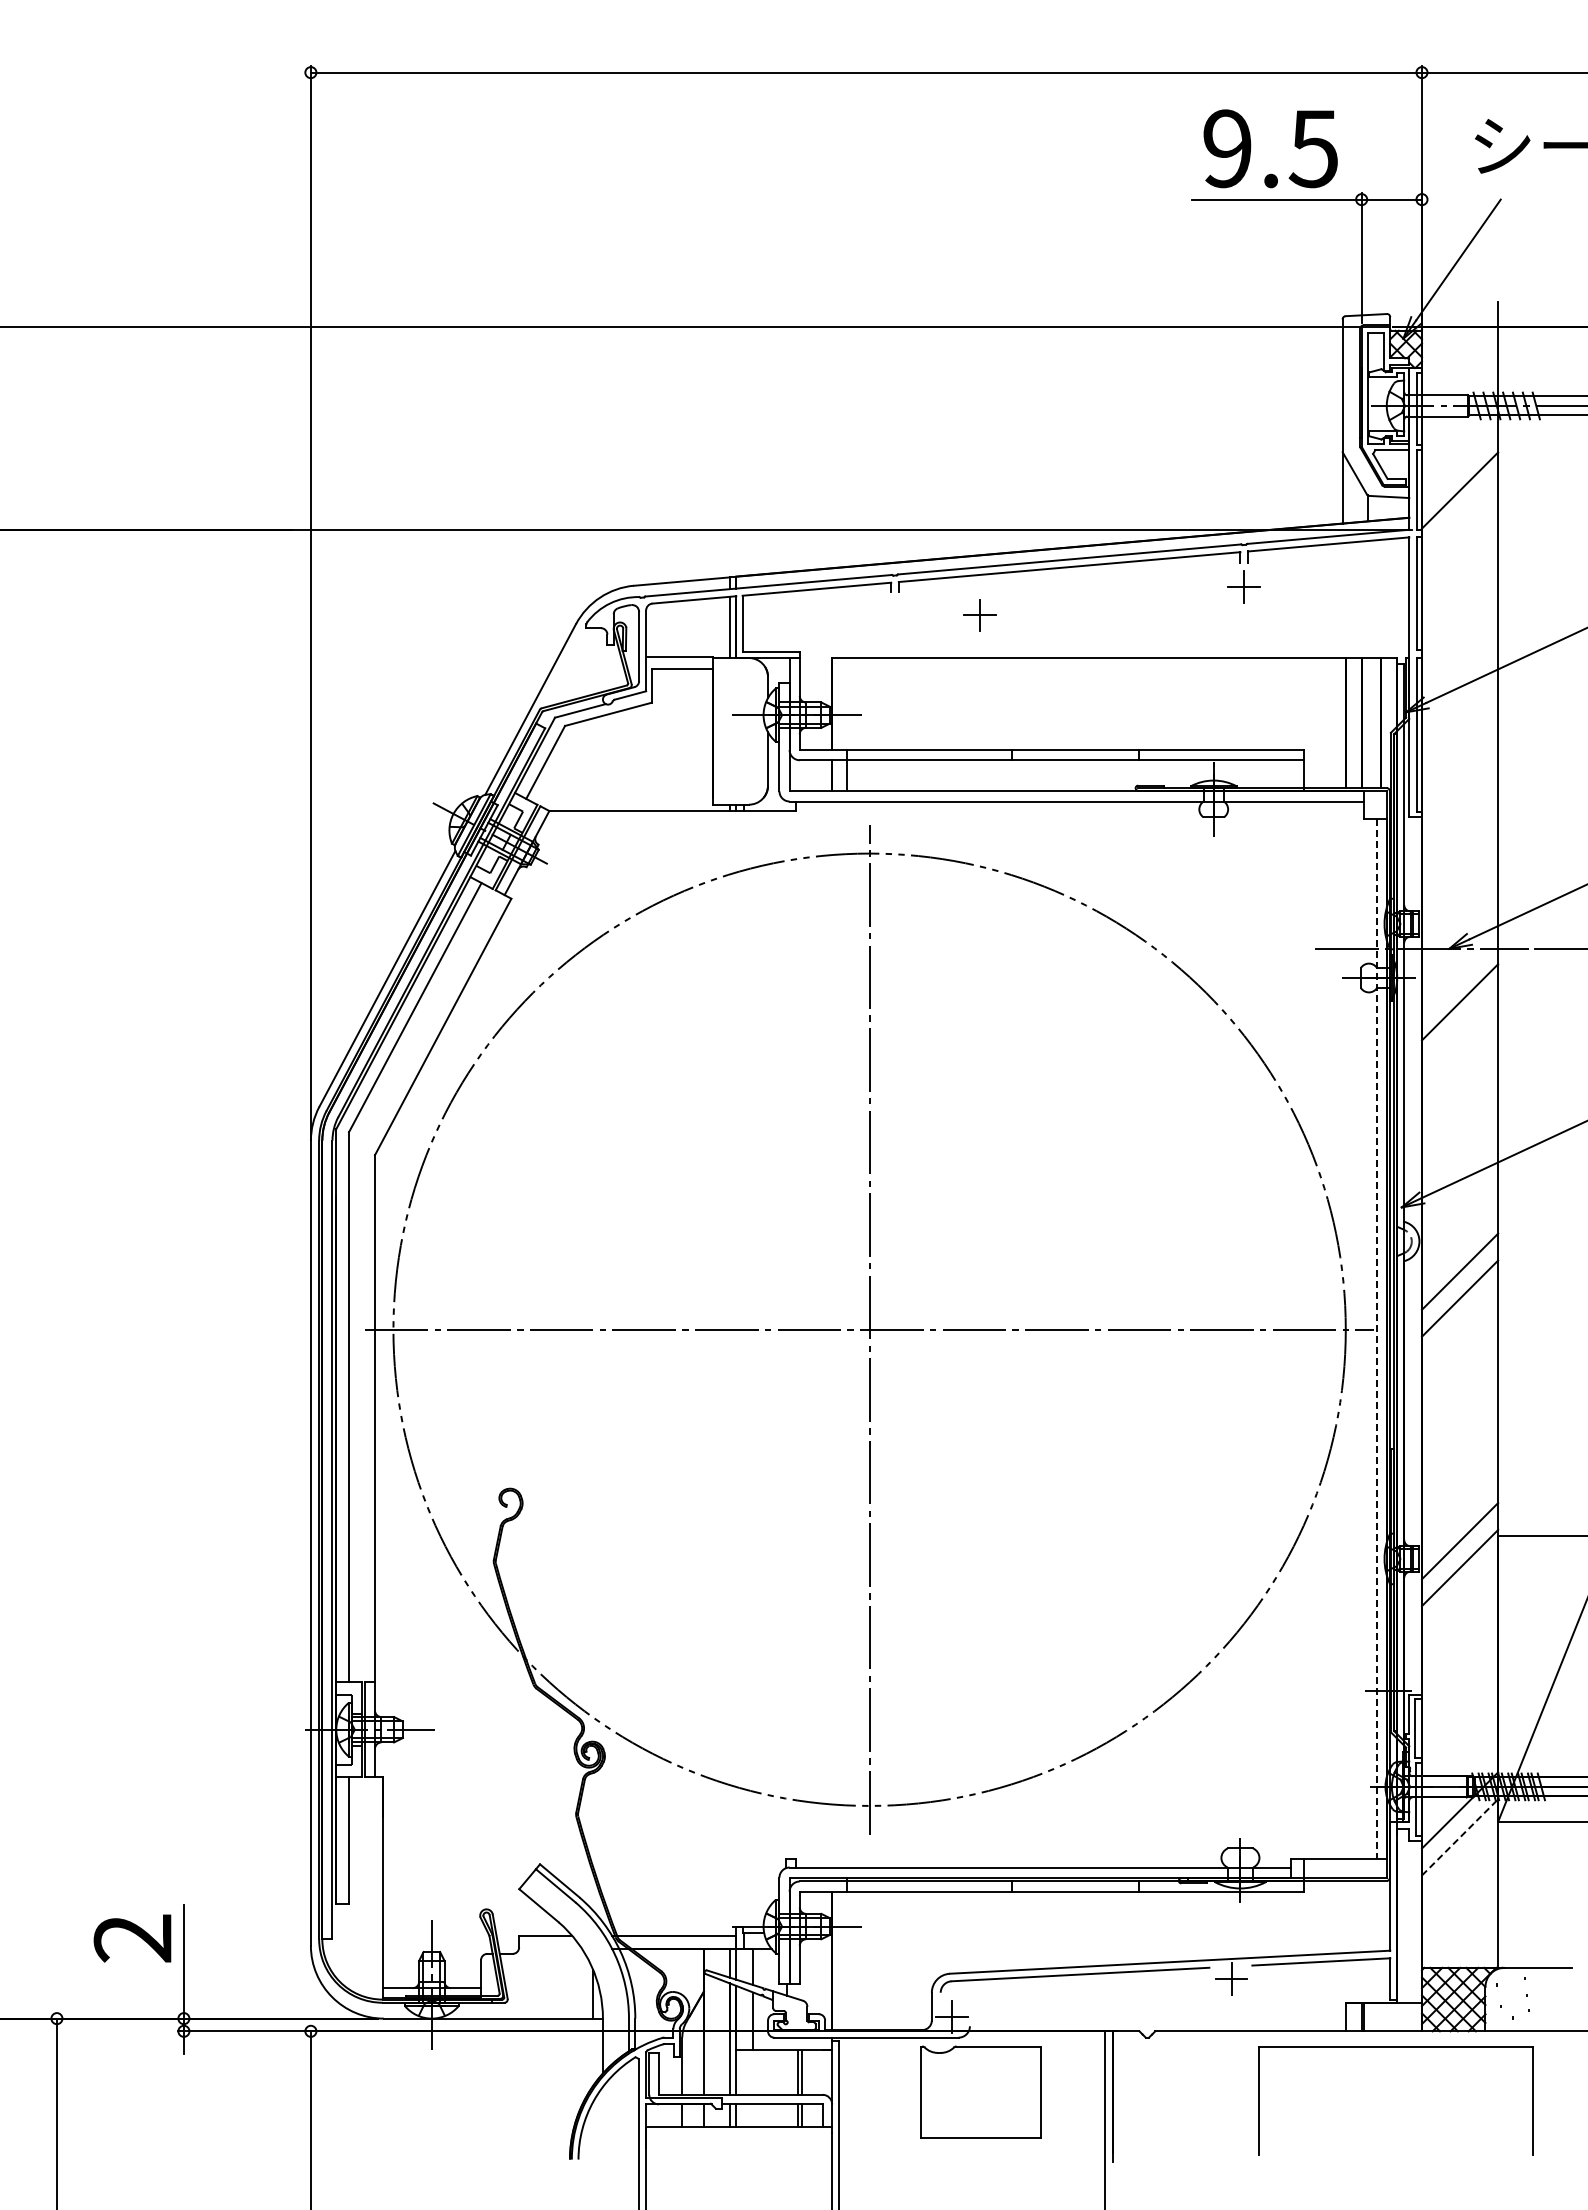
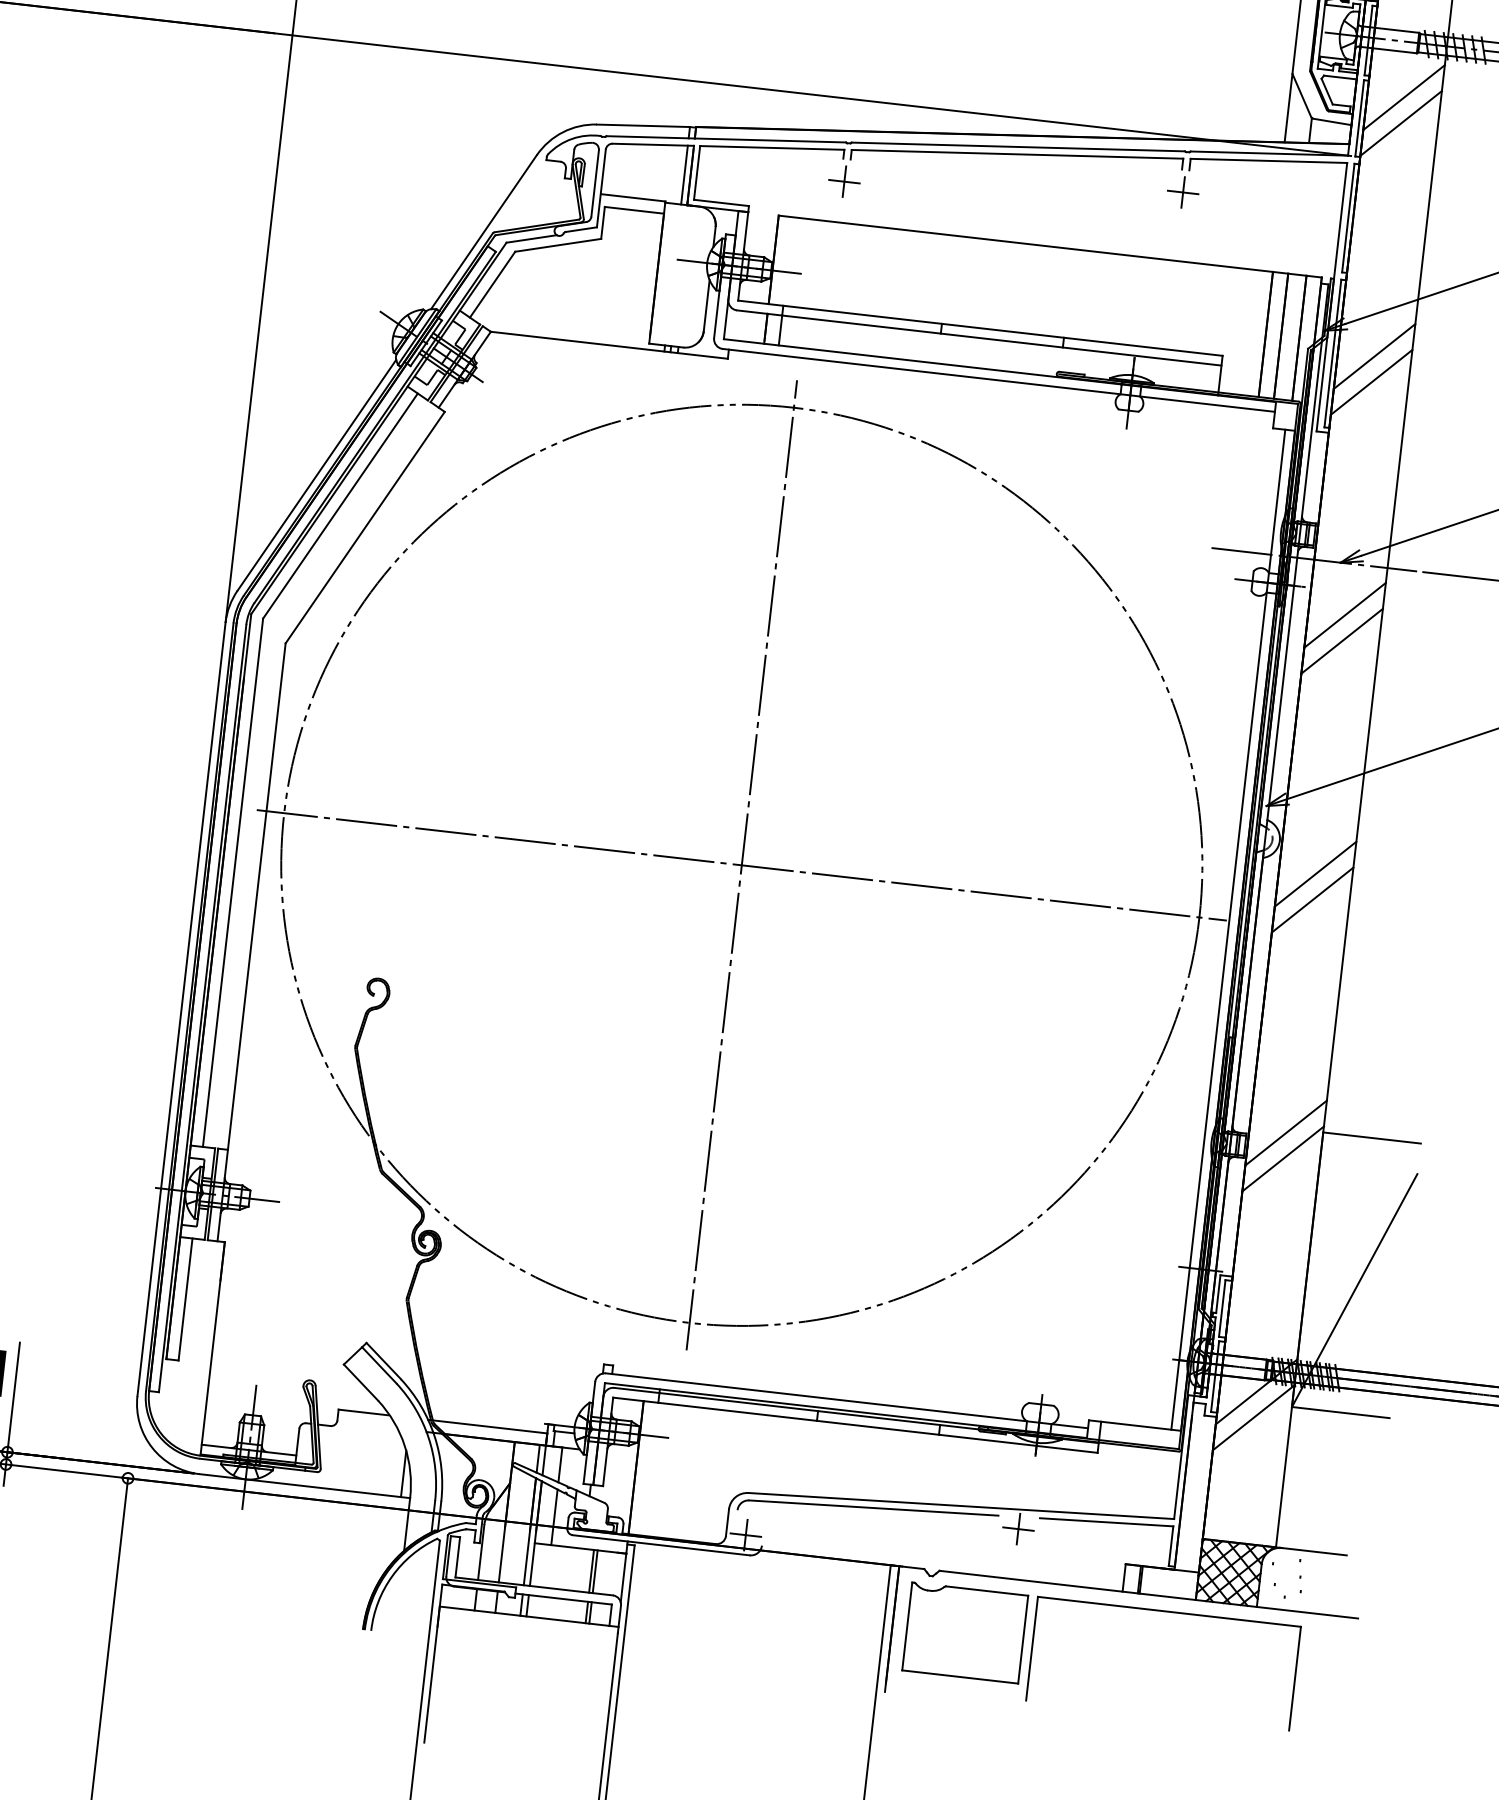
line: (1459, 463) -> (1403, 97), added
part: (979, 615) -> (843, 181), moved
line: (1459, 732) -> (1374, 355), added
line: (1459, 759) -> (1371, 381), added
line: (1459, 1029) -> (1341, 641), added
line: (1376, 1339) -> (1227, 930), dashed -> solid
line: (1460, 1837) -> (1254, 1417), dashed -> solid
part: (980, 2091) -> (964, 1632), moved

